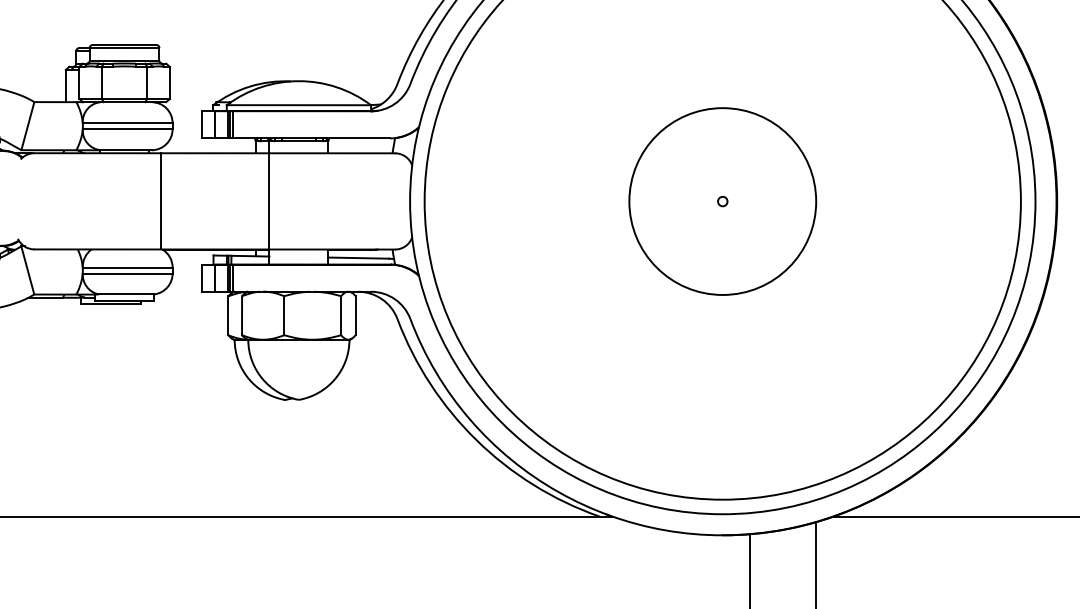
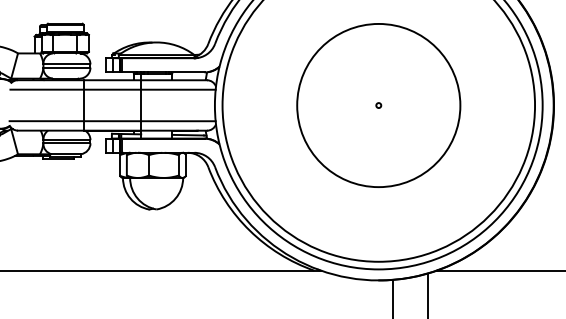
line: (214, 170) -> (112, 89), added
circle: (722, 201) -> (378, 105), size x1.67
line: (214, 231) -> (112, 121), added

